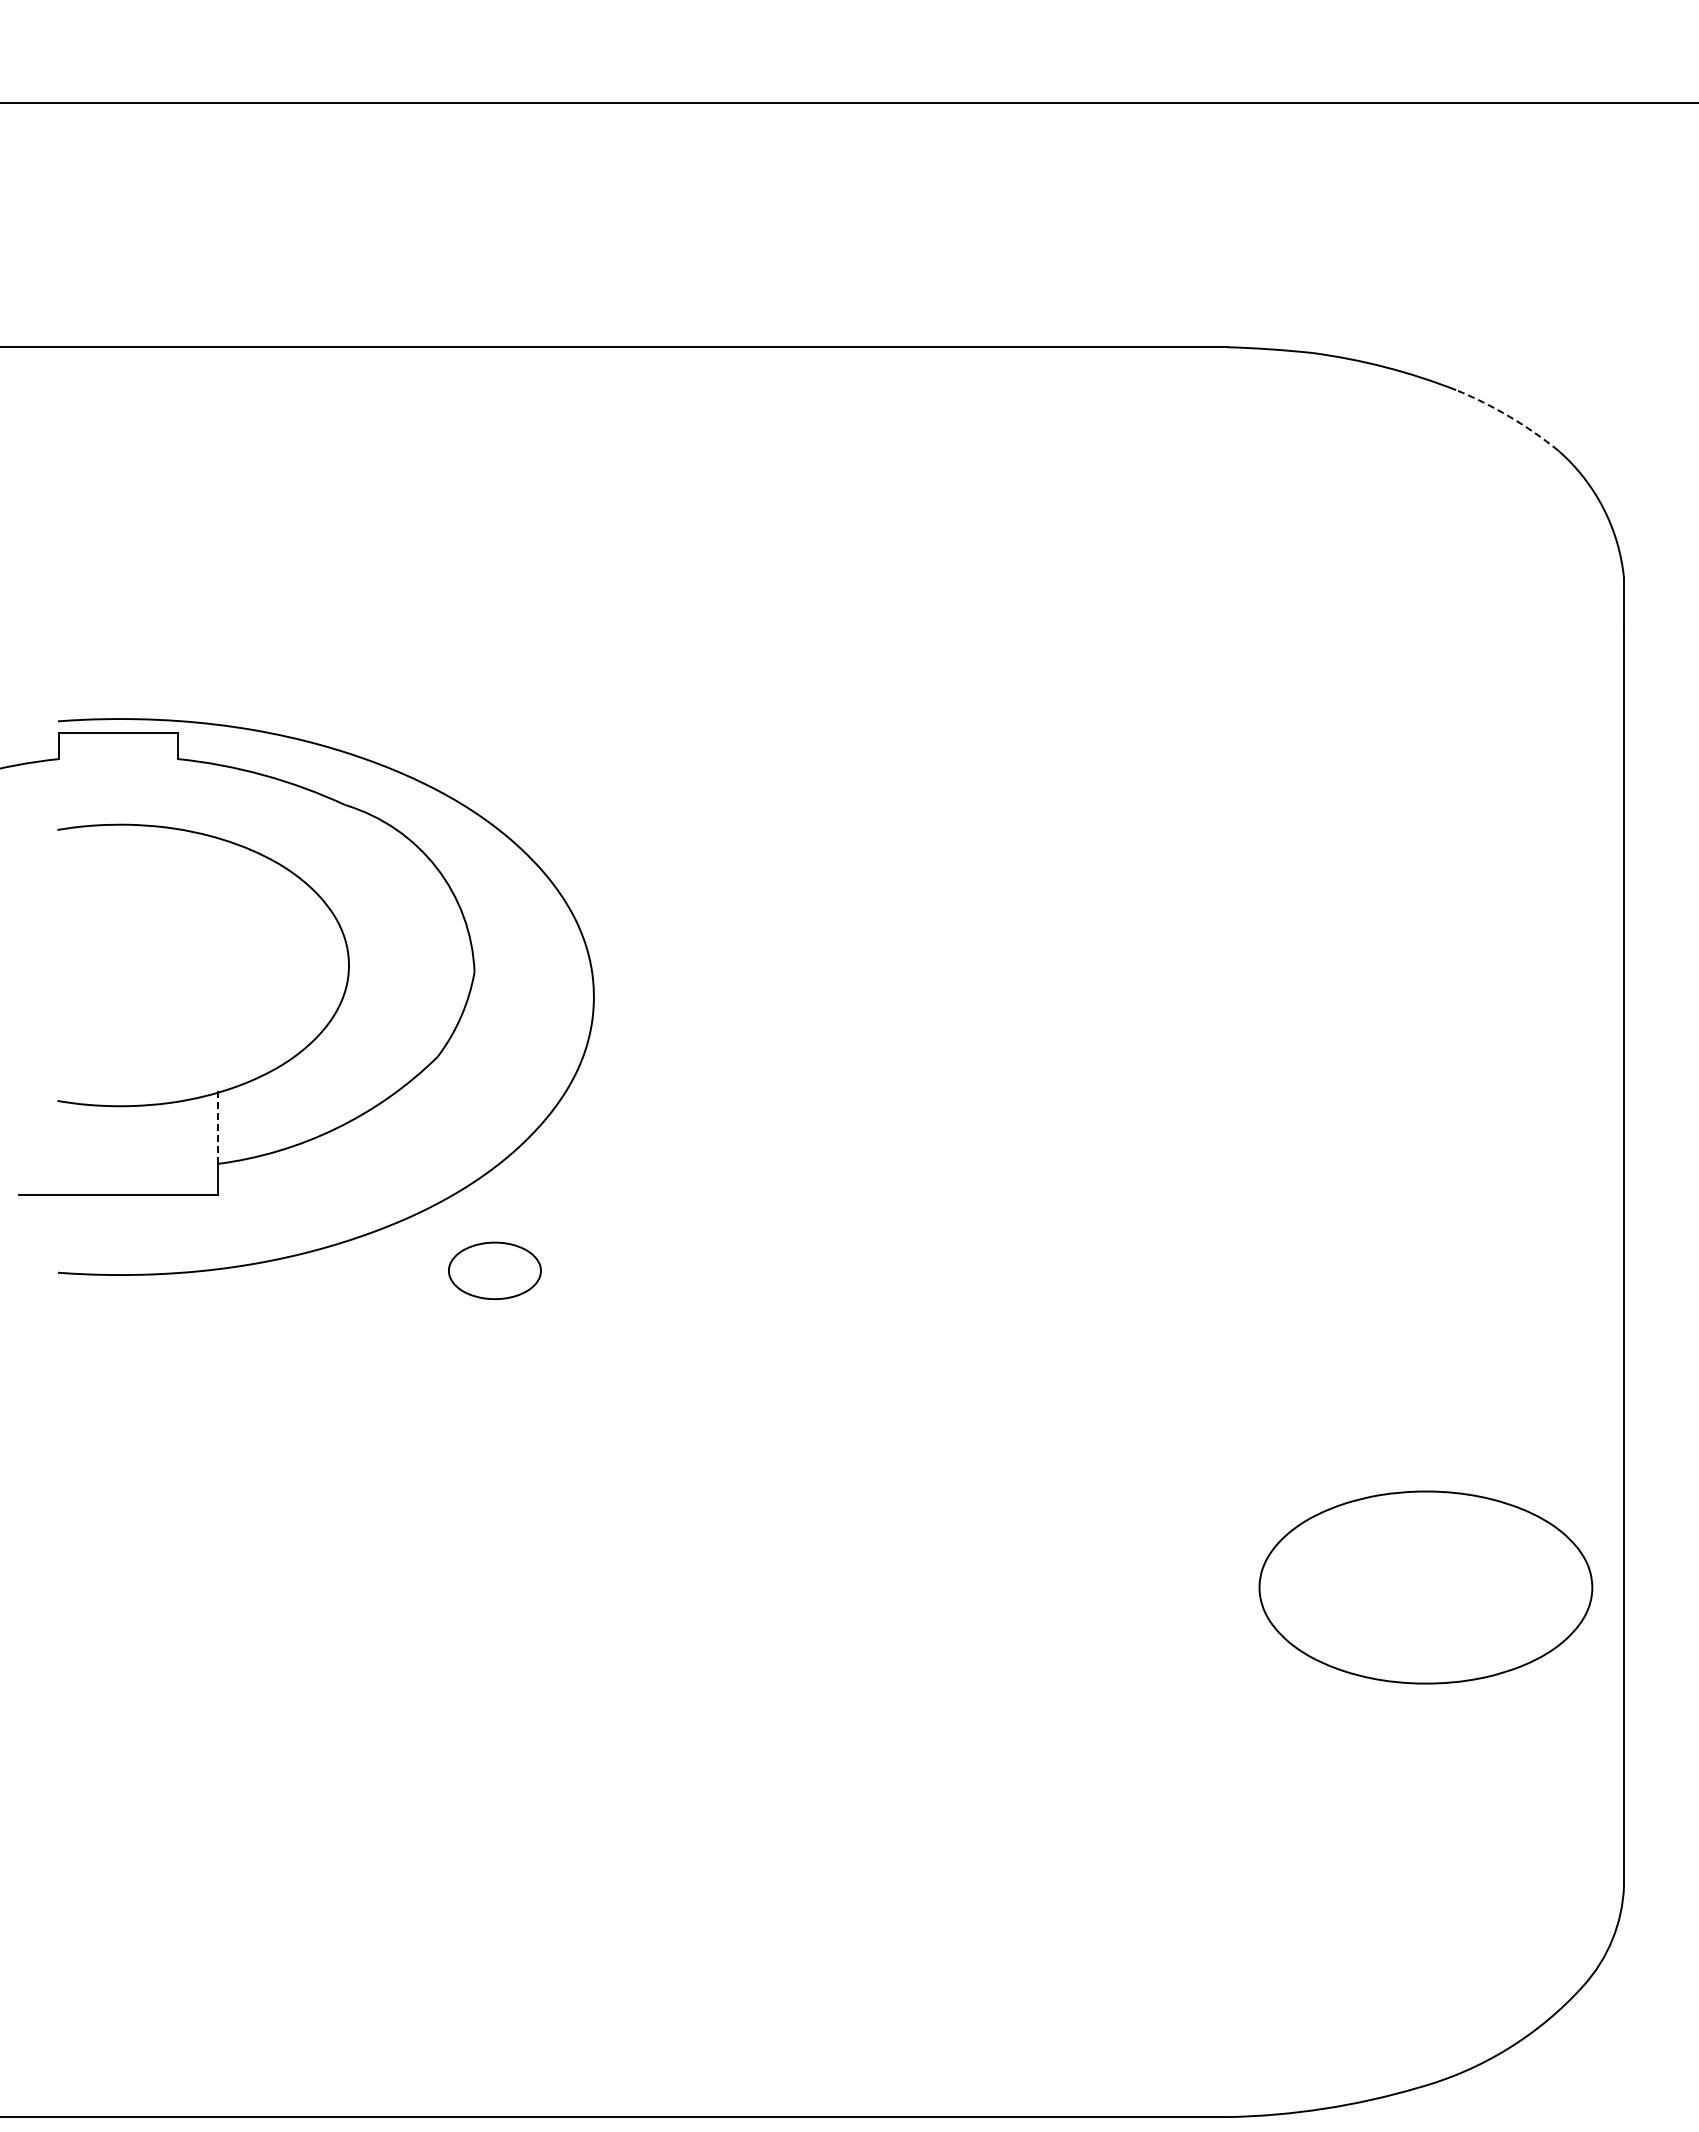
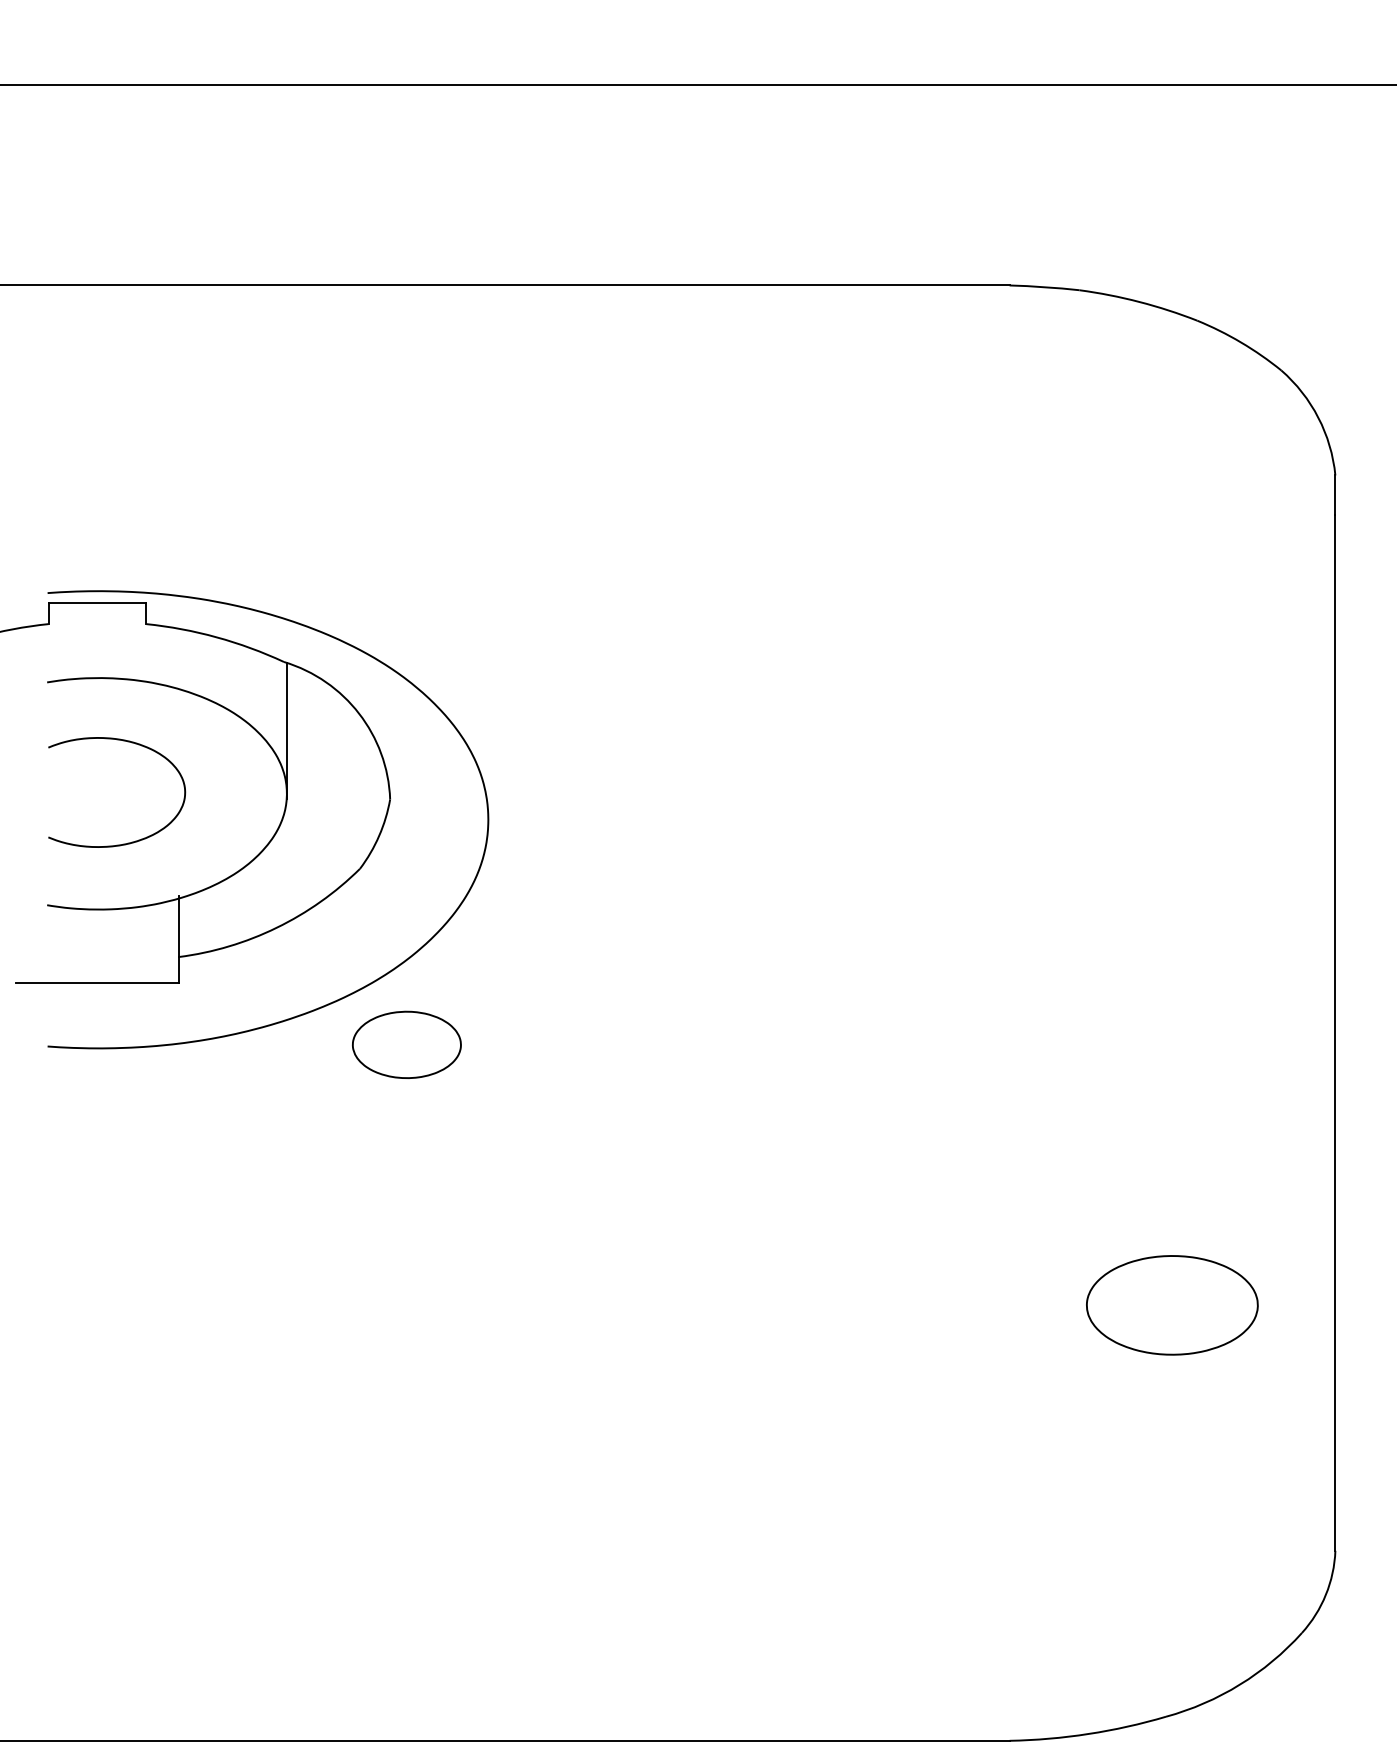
arc: (1509, 416) -> (1241, 342), dashed -> solid
line: (348, 889) -> (286, 731), added
curve: (158, 903) -> (130, 742), added
line: (217, 1127) -> (178, 927), dashed -> solid
part: (494, 1270) -> (406, 1044), size x1.43
part: (1425, 1587) -> (1172, 1305), size x0.62

